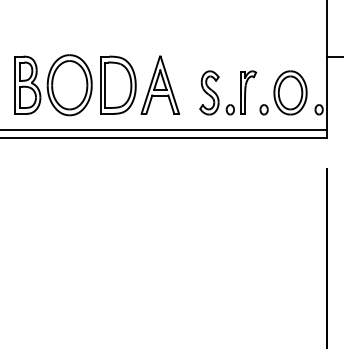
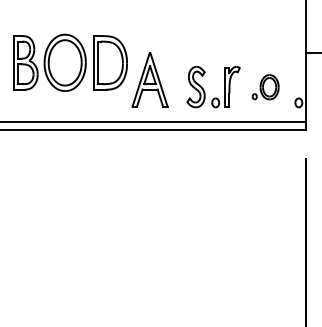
part: (75, 84) -> (70, 62), moved
part: (283, 93) -> (265, 87), size x0.6

